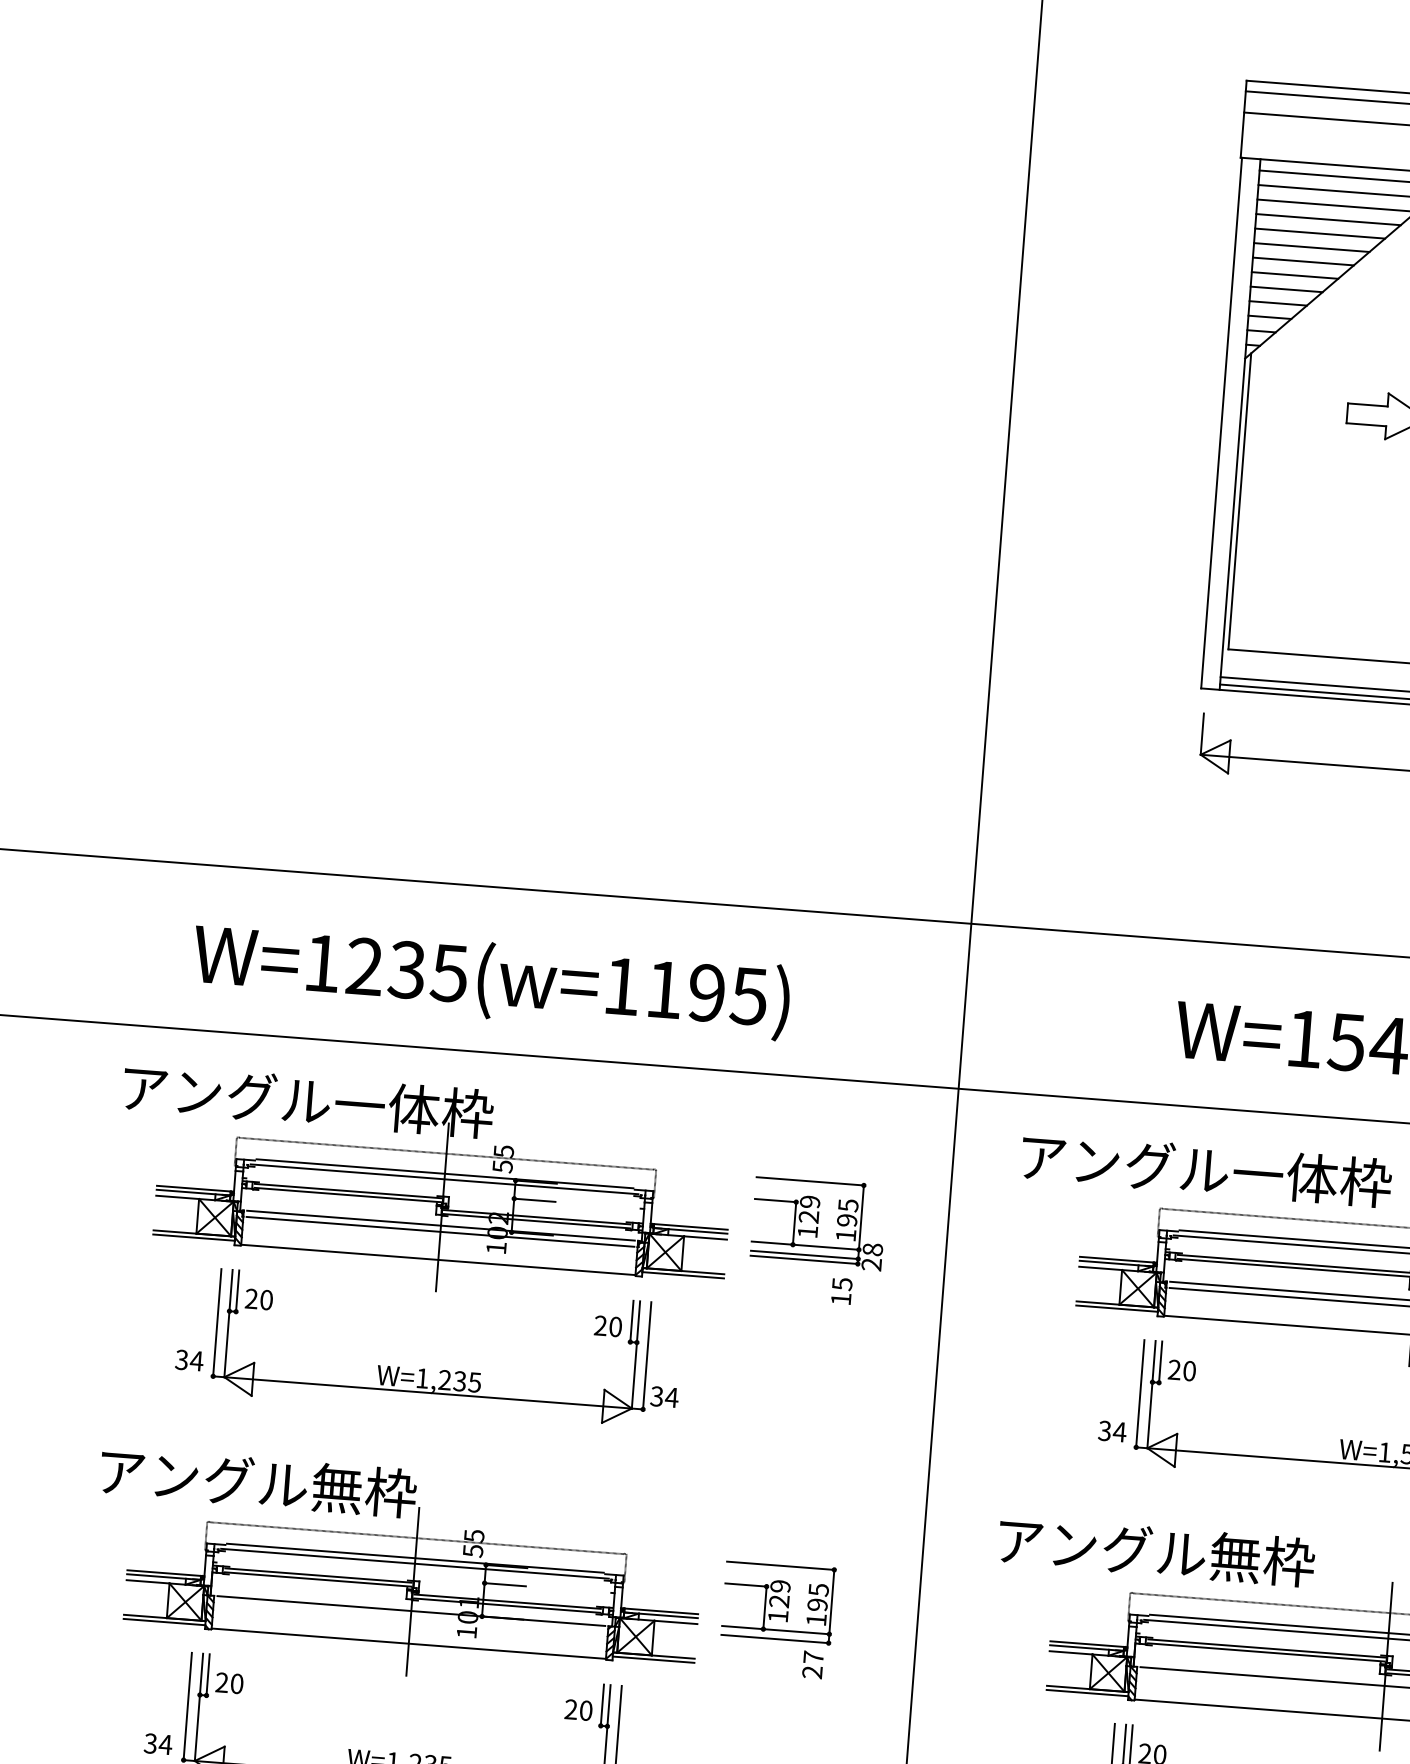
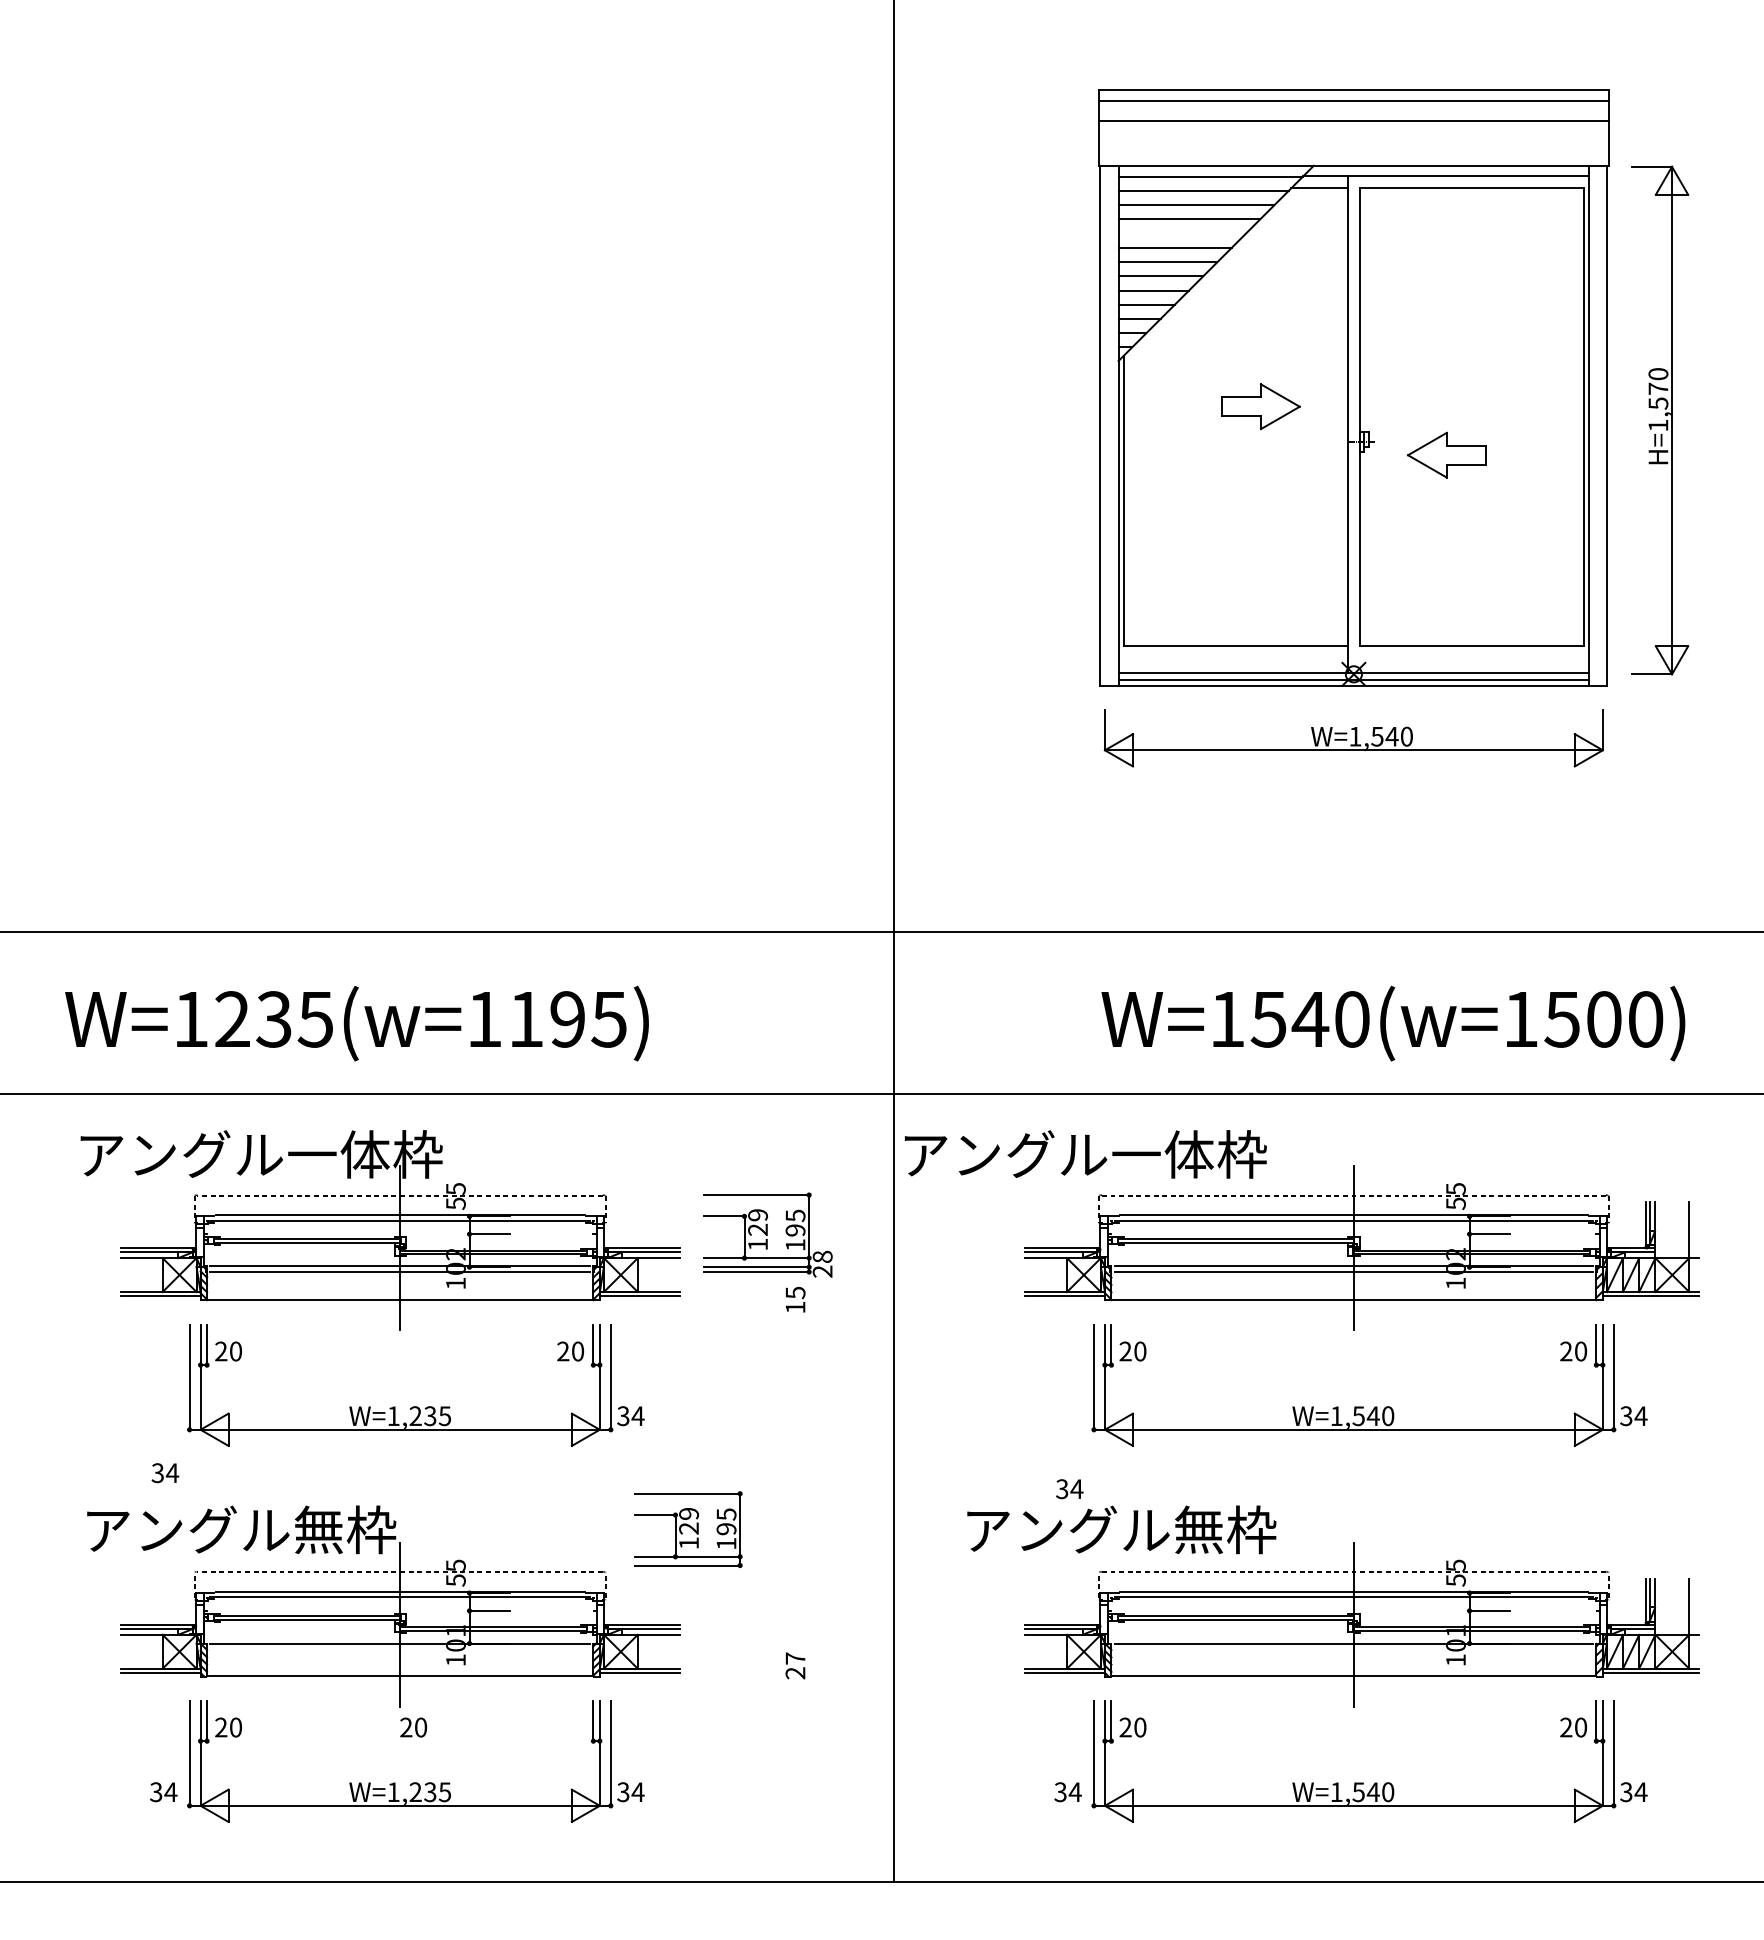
line: (1319, 233) -> (1181, 233), removed
text: (490, 980) -> (356, 1023), moved
text: (1206, 1170) -> (1085, 1154), moved
text: (189, 1360) -> (165, 1473), moved
text: (1112, 1431) -> (1069, 1489), moved
part: (778, 1602) -> (688, 1529), moved
text: (578, 1710) -> (413, 1727), moved

